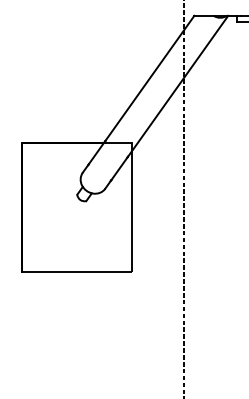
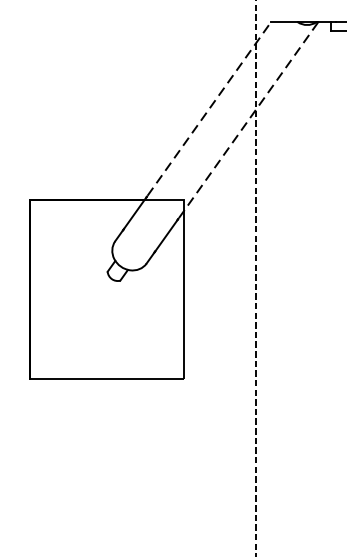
line: (150, 77) -> (209, 108), solid -> dashed
line: (178, 85) -> (248, 119), solid -> dashed

